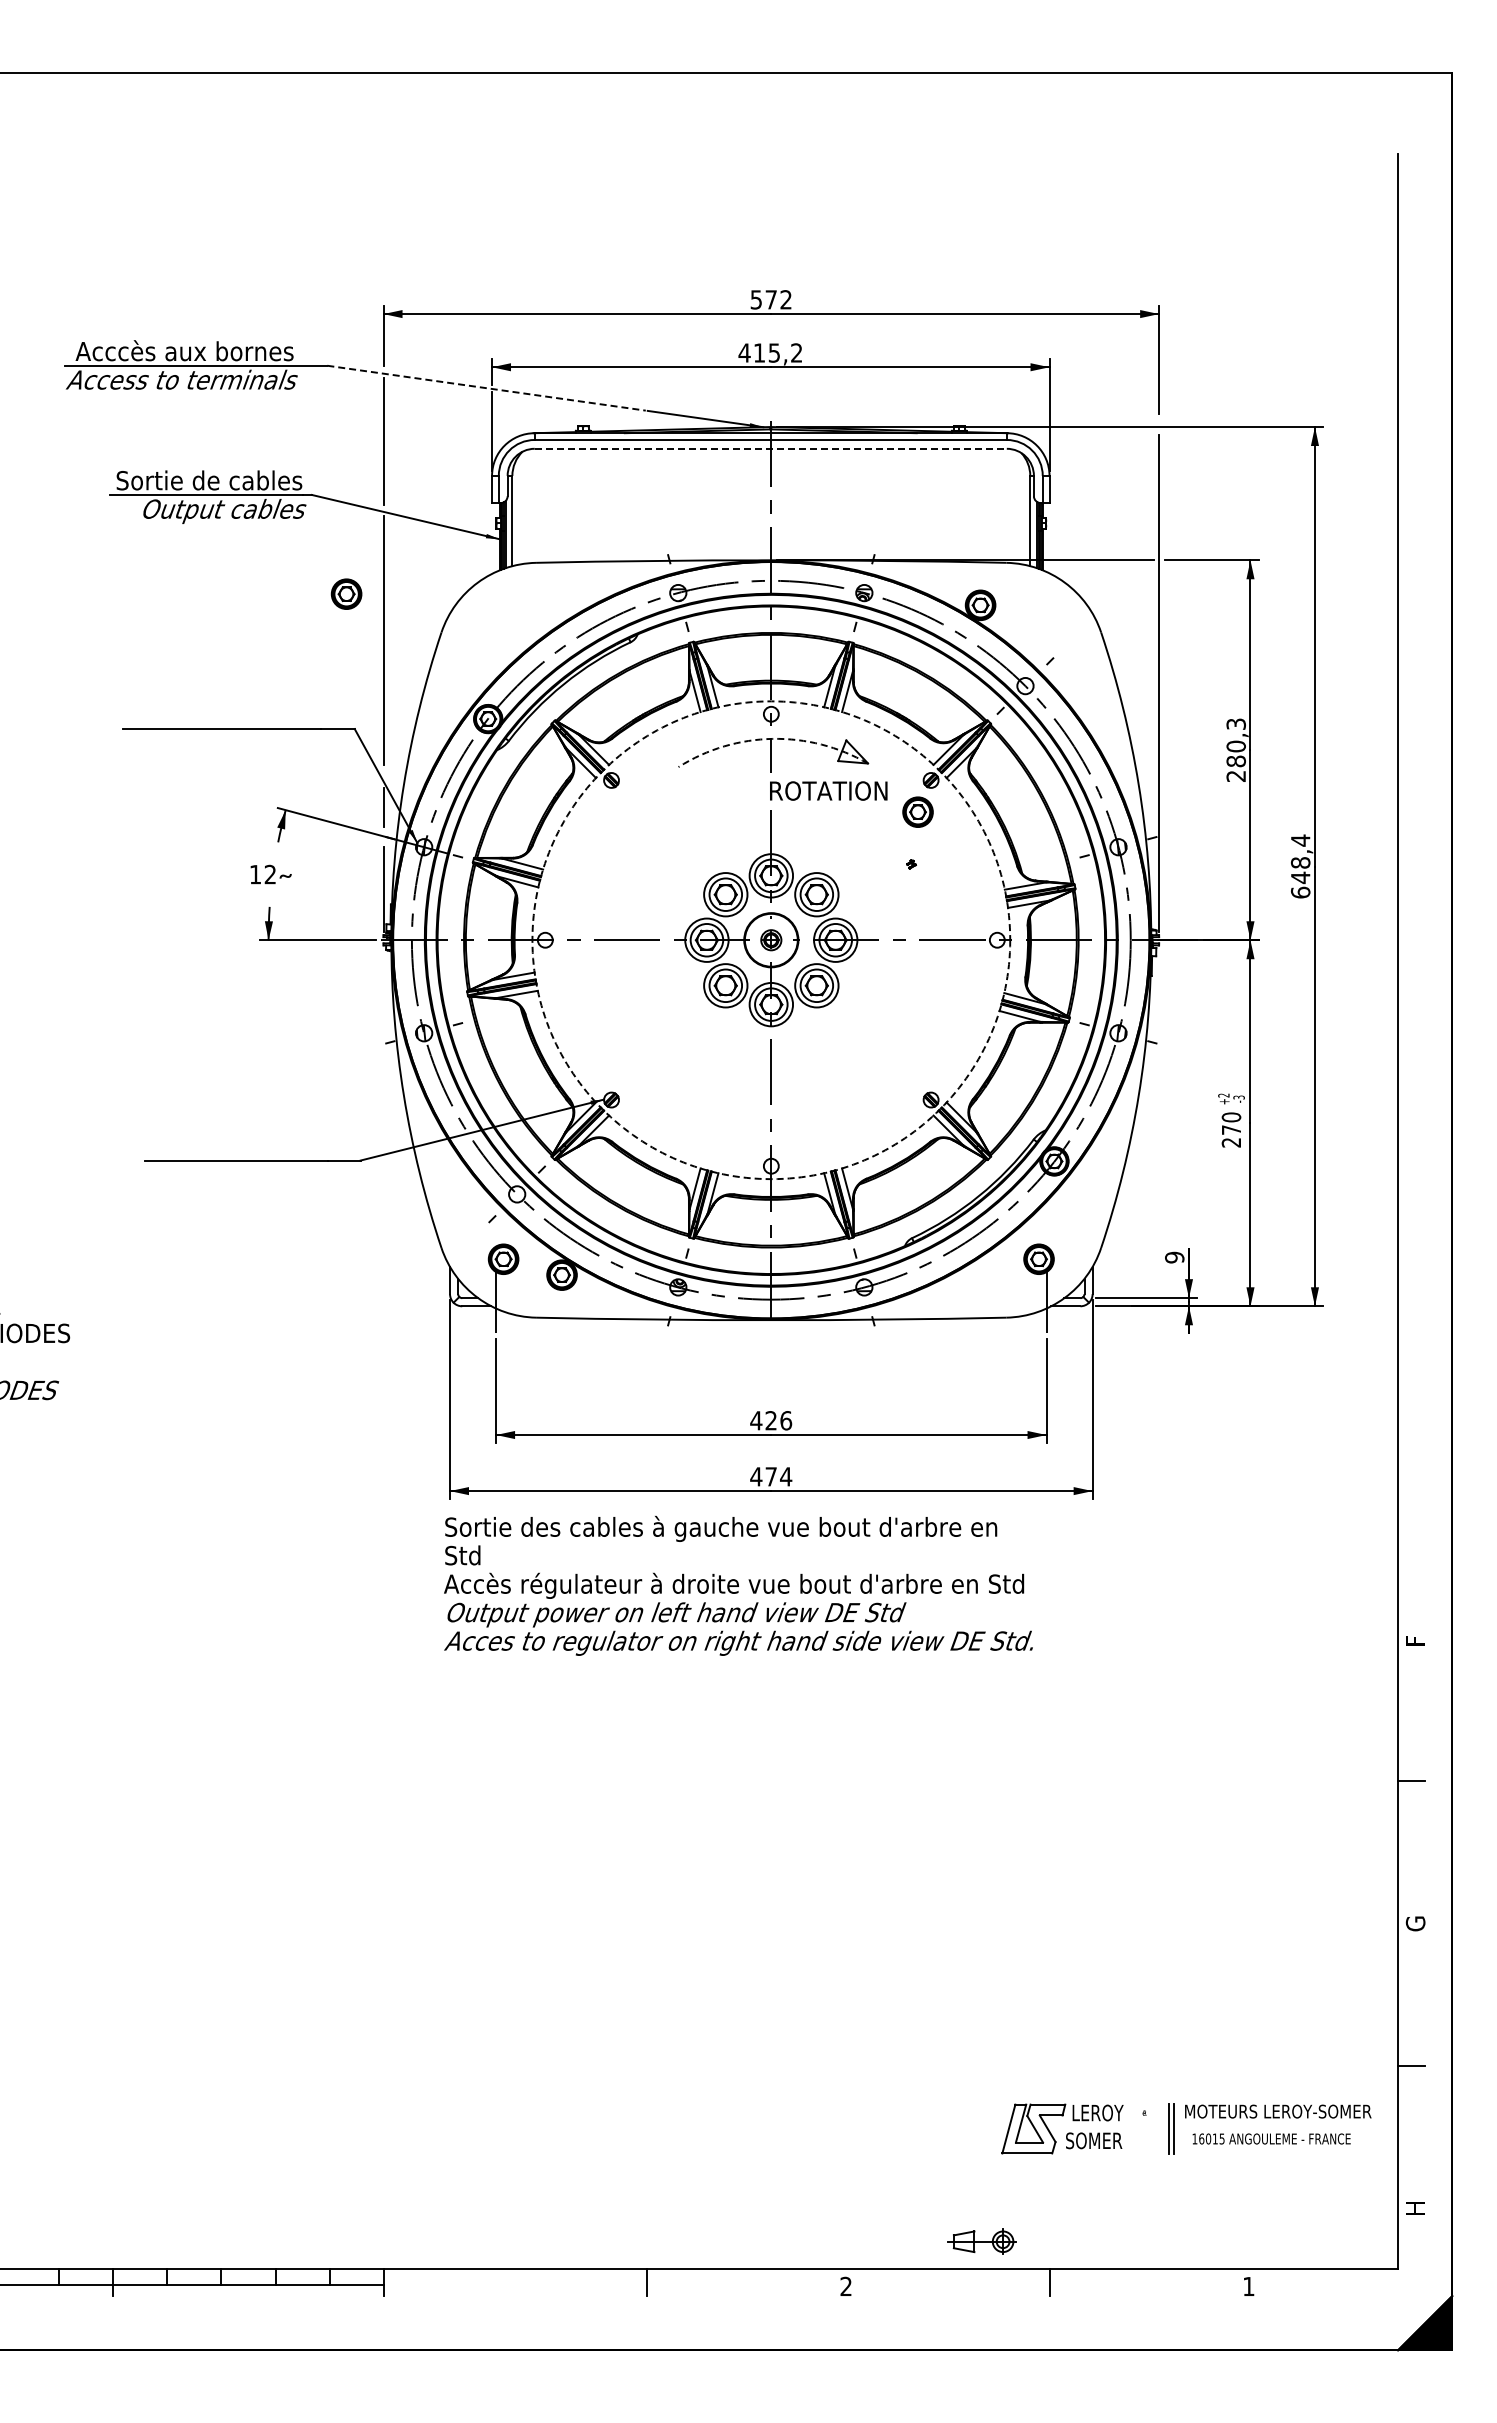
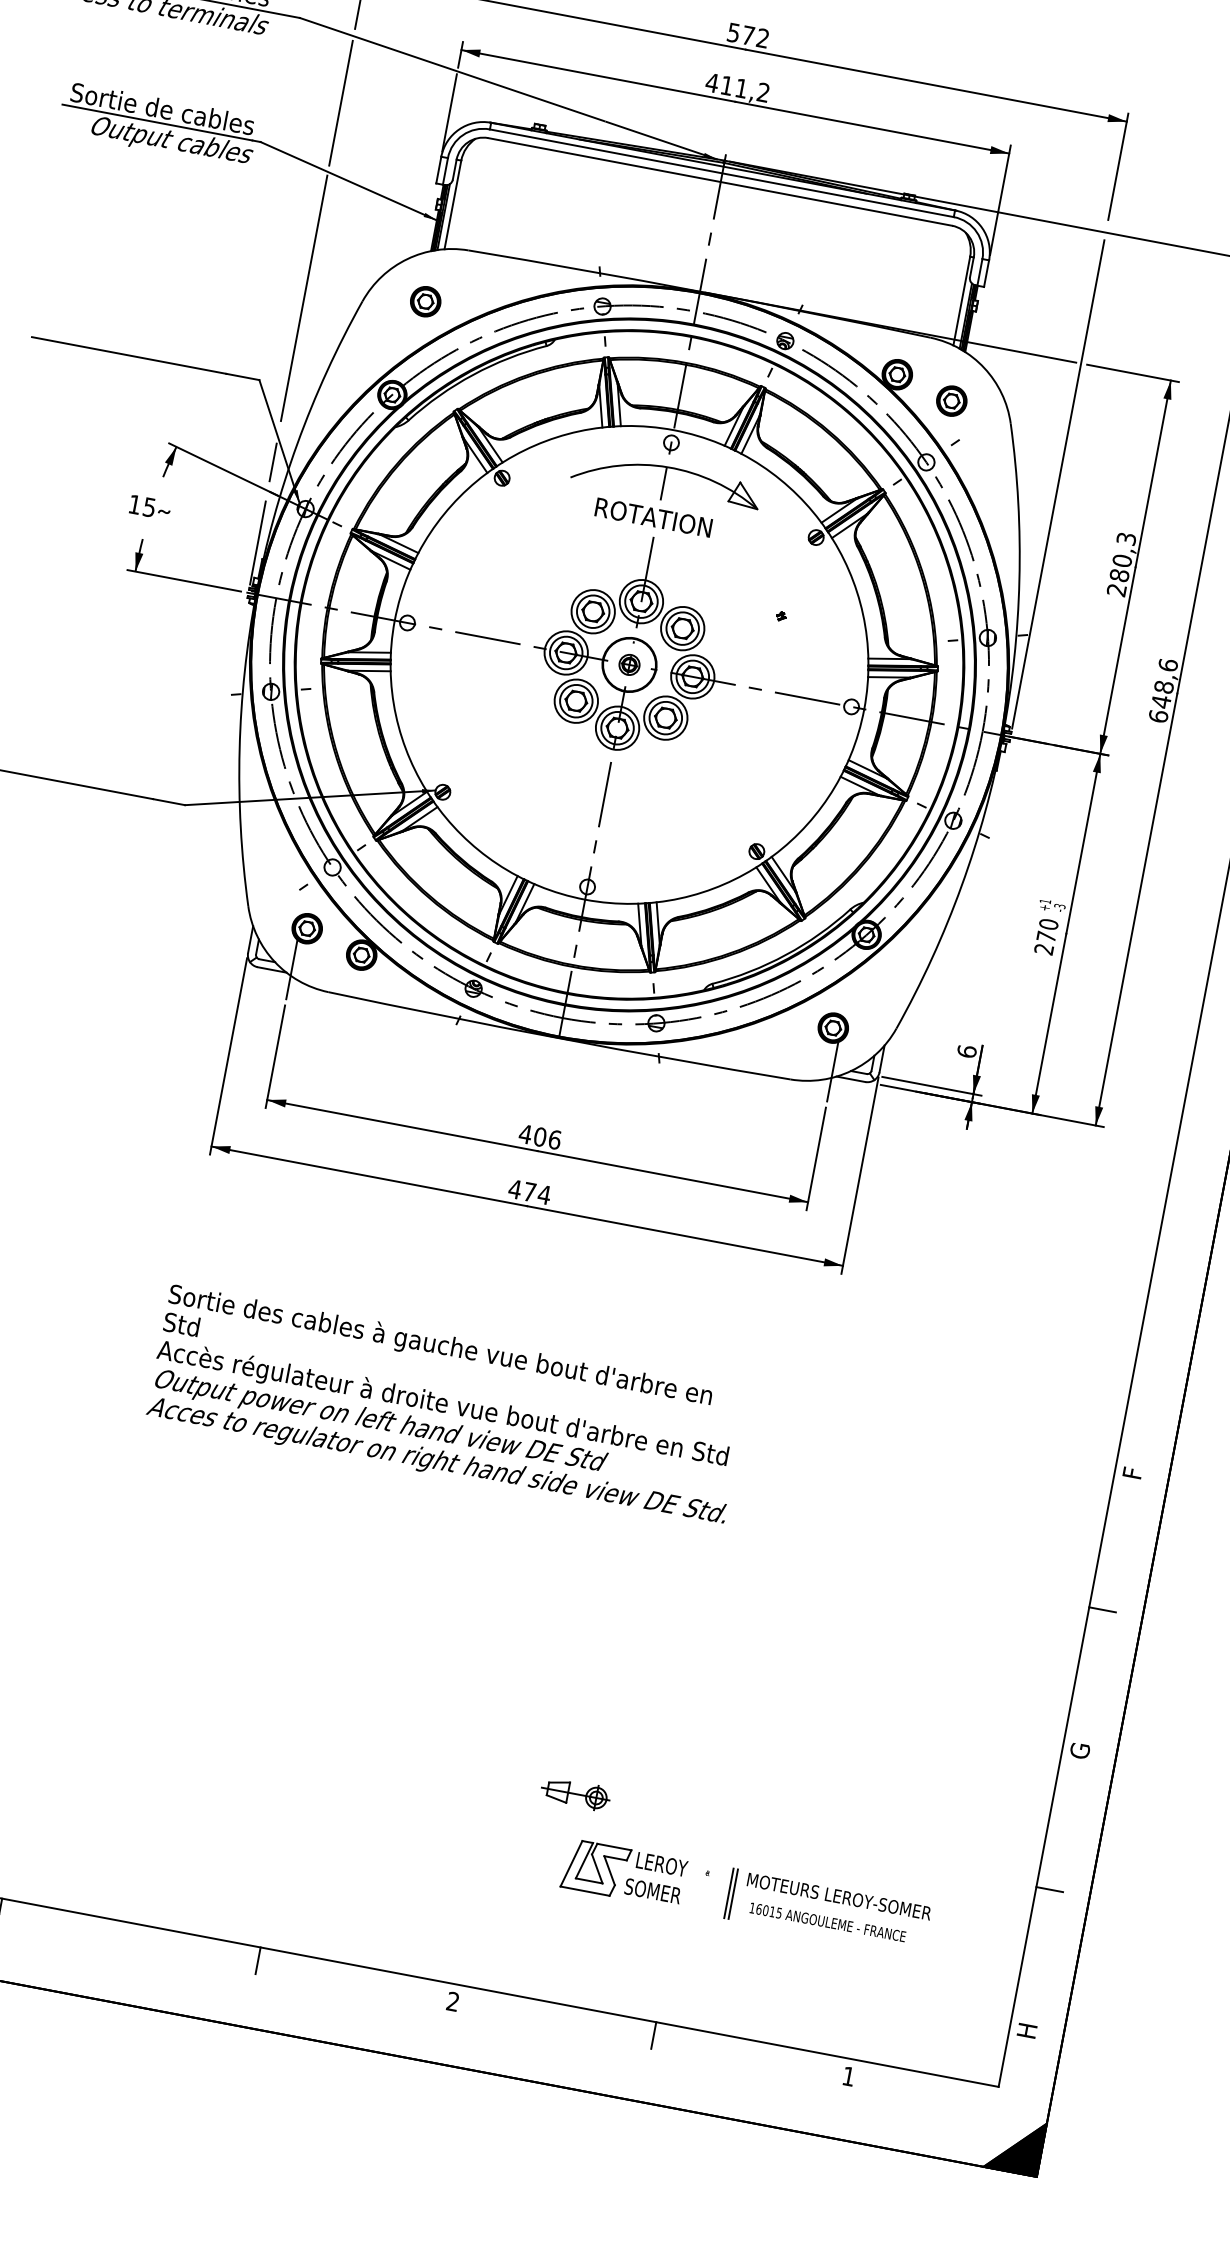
text: (773, 352) -> (740, 87), 415,2 -> 411,2
line: (486, 388) -> (452, 69), dashed -> solid
line: (771, 448) -> (720, 181), dashed -> solid
part: (346, 593) -> (425, 301), moved
arc: (772, 738) -> (668, 466), dashed -> solid
text: (828, 790) -> (653, 517), moved
part: (917, 811) -> (951, 400), moved
text: (1300, 840) -> (1168, 665), 648,4 -> 648,6
text: (269, 874) -> (148, 507), 12 -> 15
circle: (771, 940) -> (629, 665), dashed -> solid
text: (1223, 1095) -> (1045, 901), +2 -> +1
text: (1174, 1257) -> (966, 1051), 9 -> 6
text: (771, 1420) -> (540, 1136), 426 -> 406
text: (738, 1585) -> (447, 1405), moved
part: (1192, 2134) -> (750, 1903), moved
part: (981, 2241) -> (575, 1793), moved

